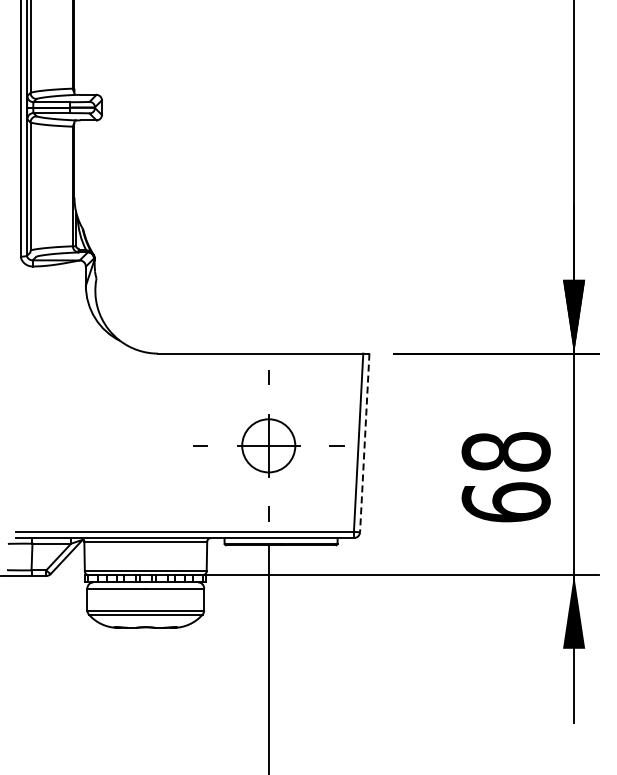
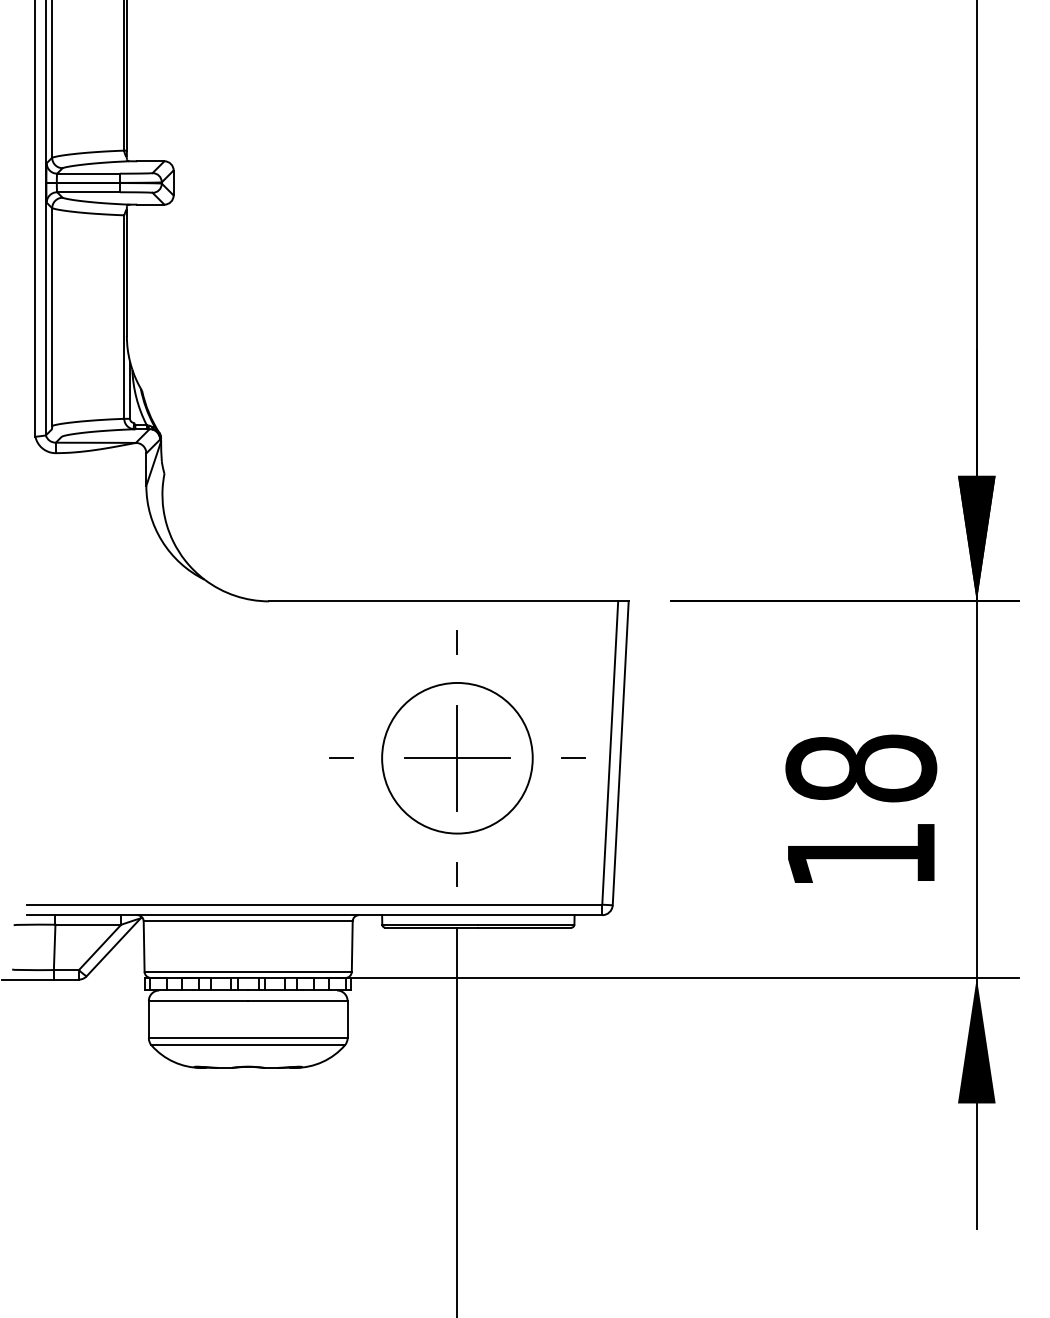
line: (364, 443) -> (620, 754), dashed -> solid
circle: (268, 445) -> (456, 757), size x1.67
text: (505, 502) -> (860, 854), 68 -> 18

